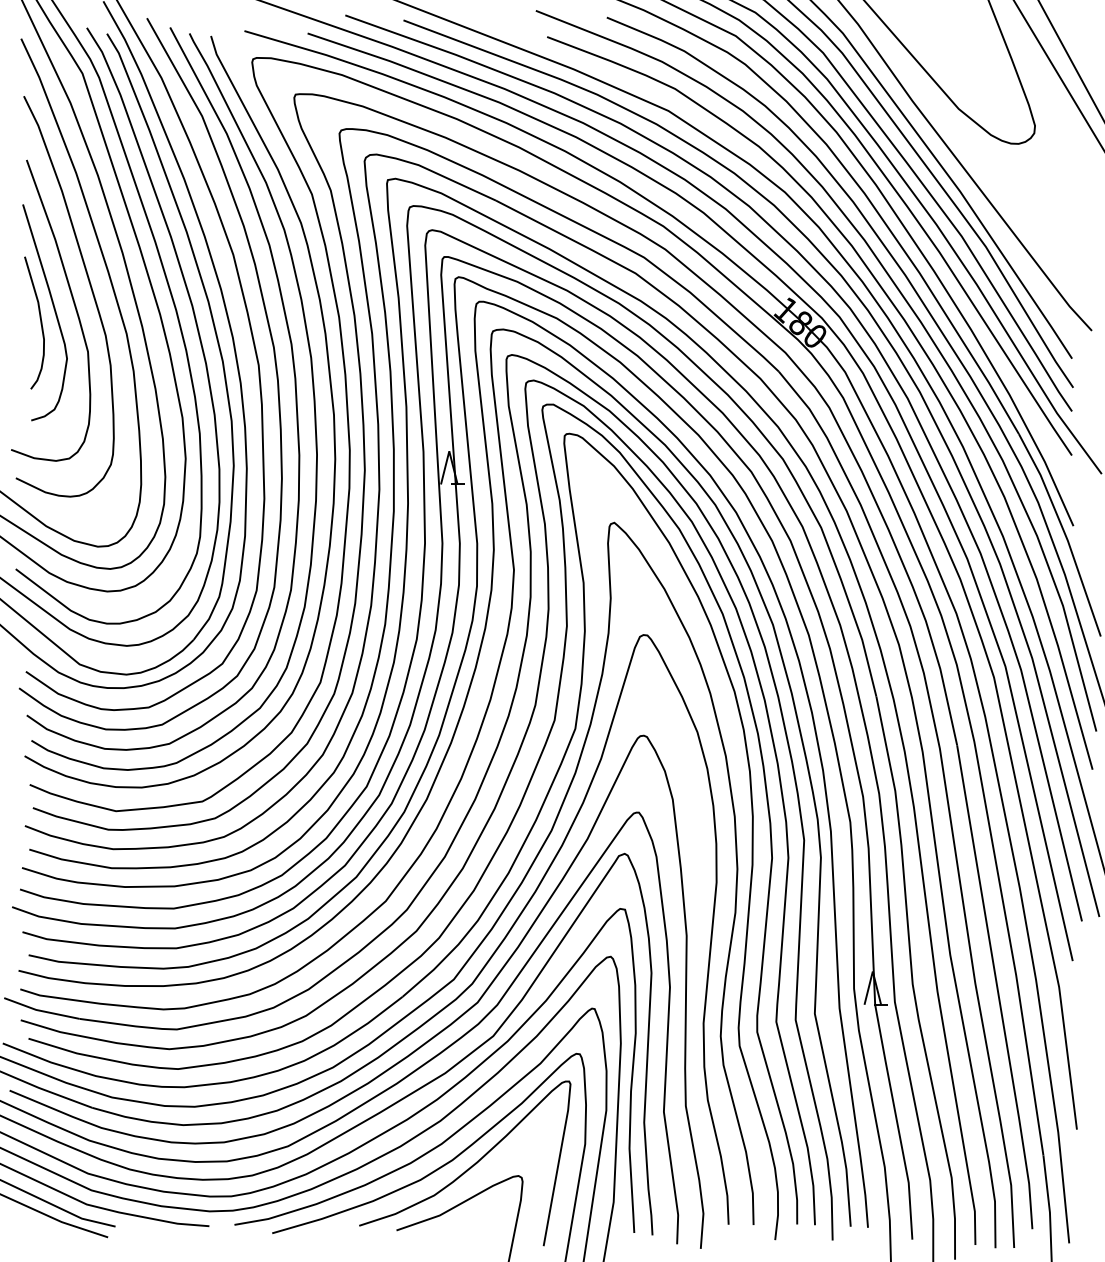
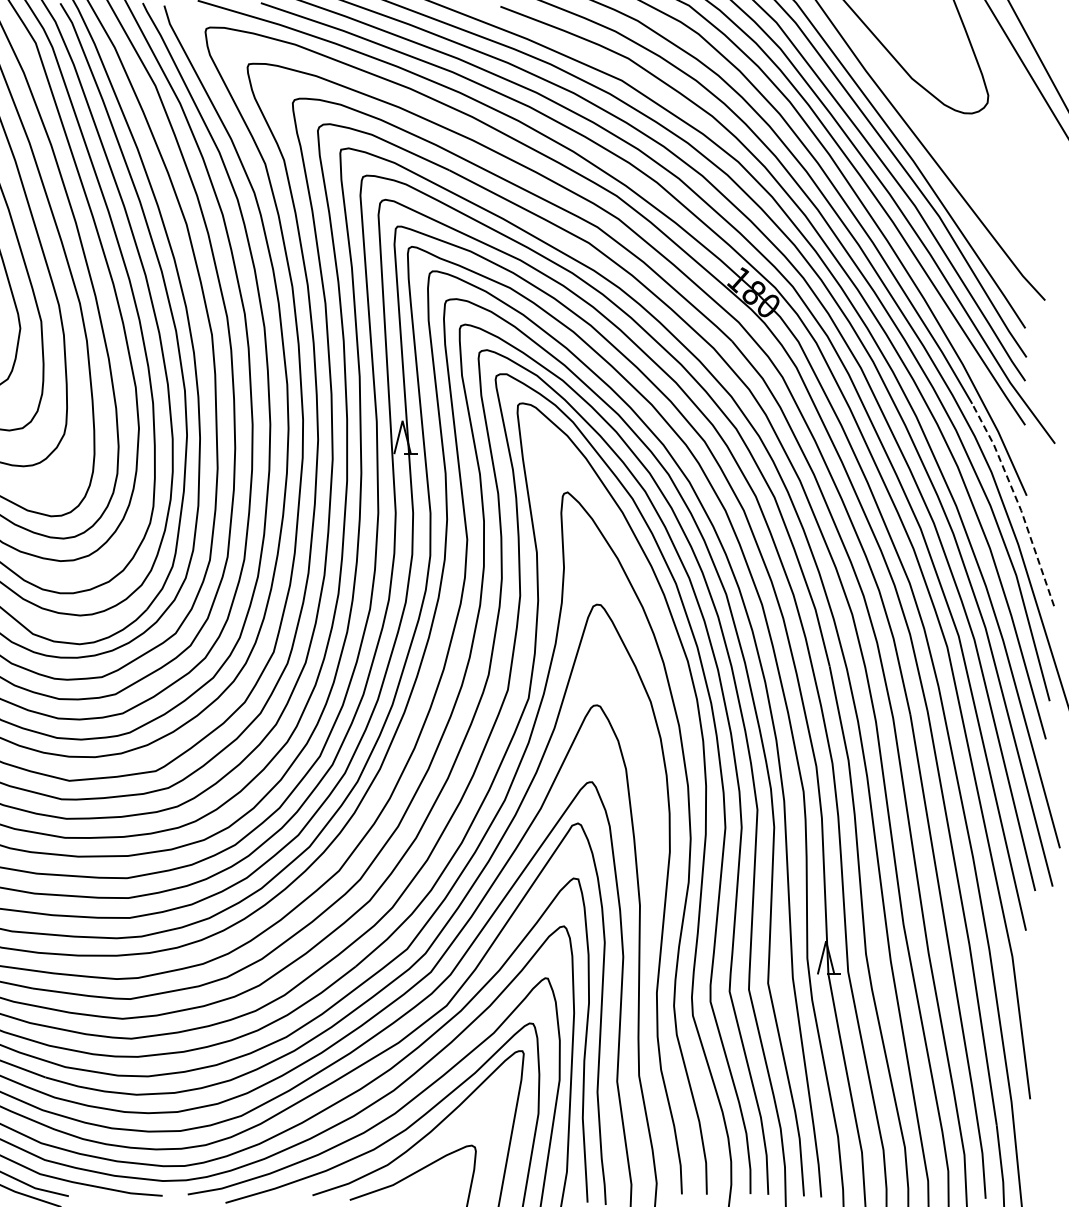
line: (1064, 532) -> (1017, 502), solid -> dashed

